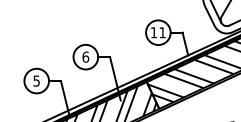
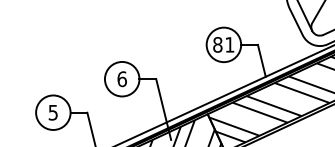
text: (153, 32) -> (217, 44), 11 -> 81

